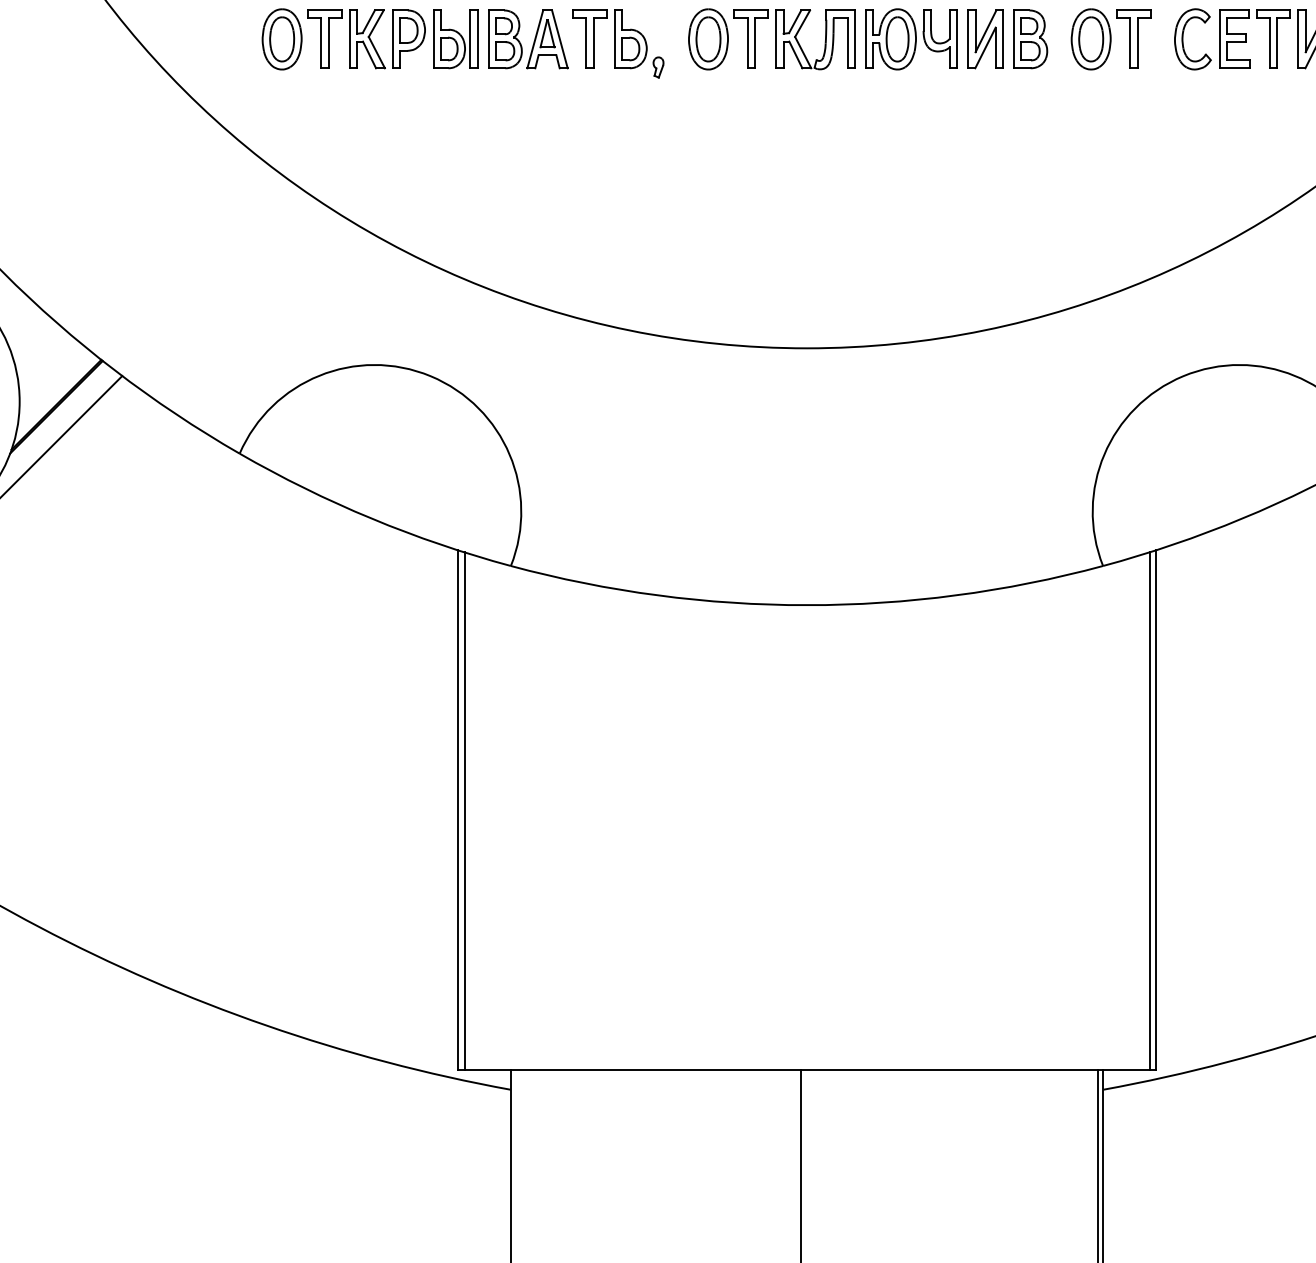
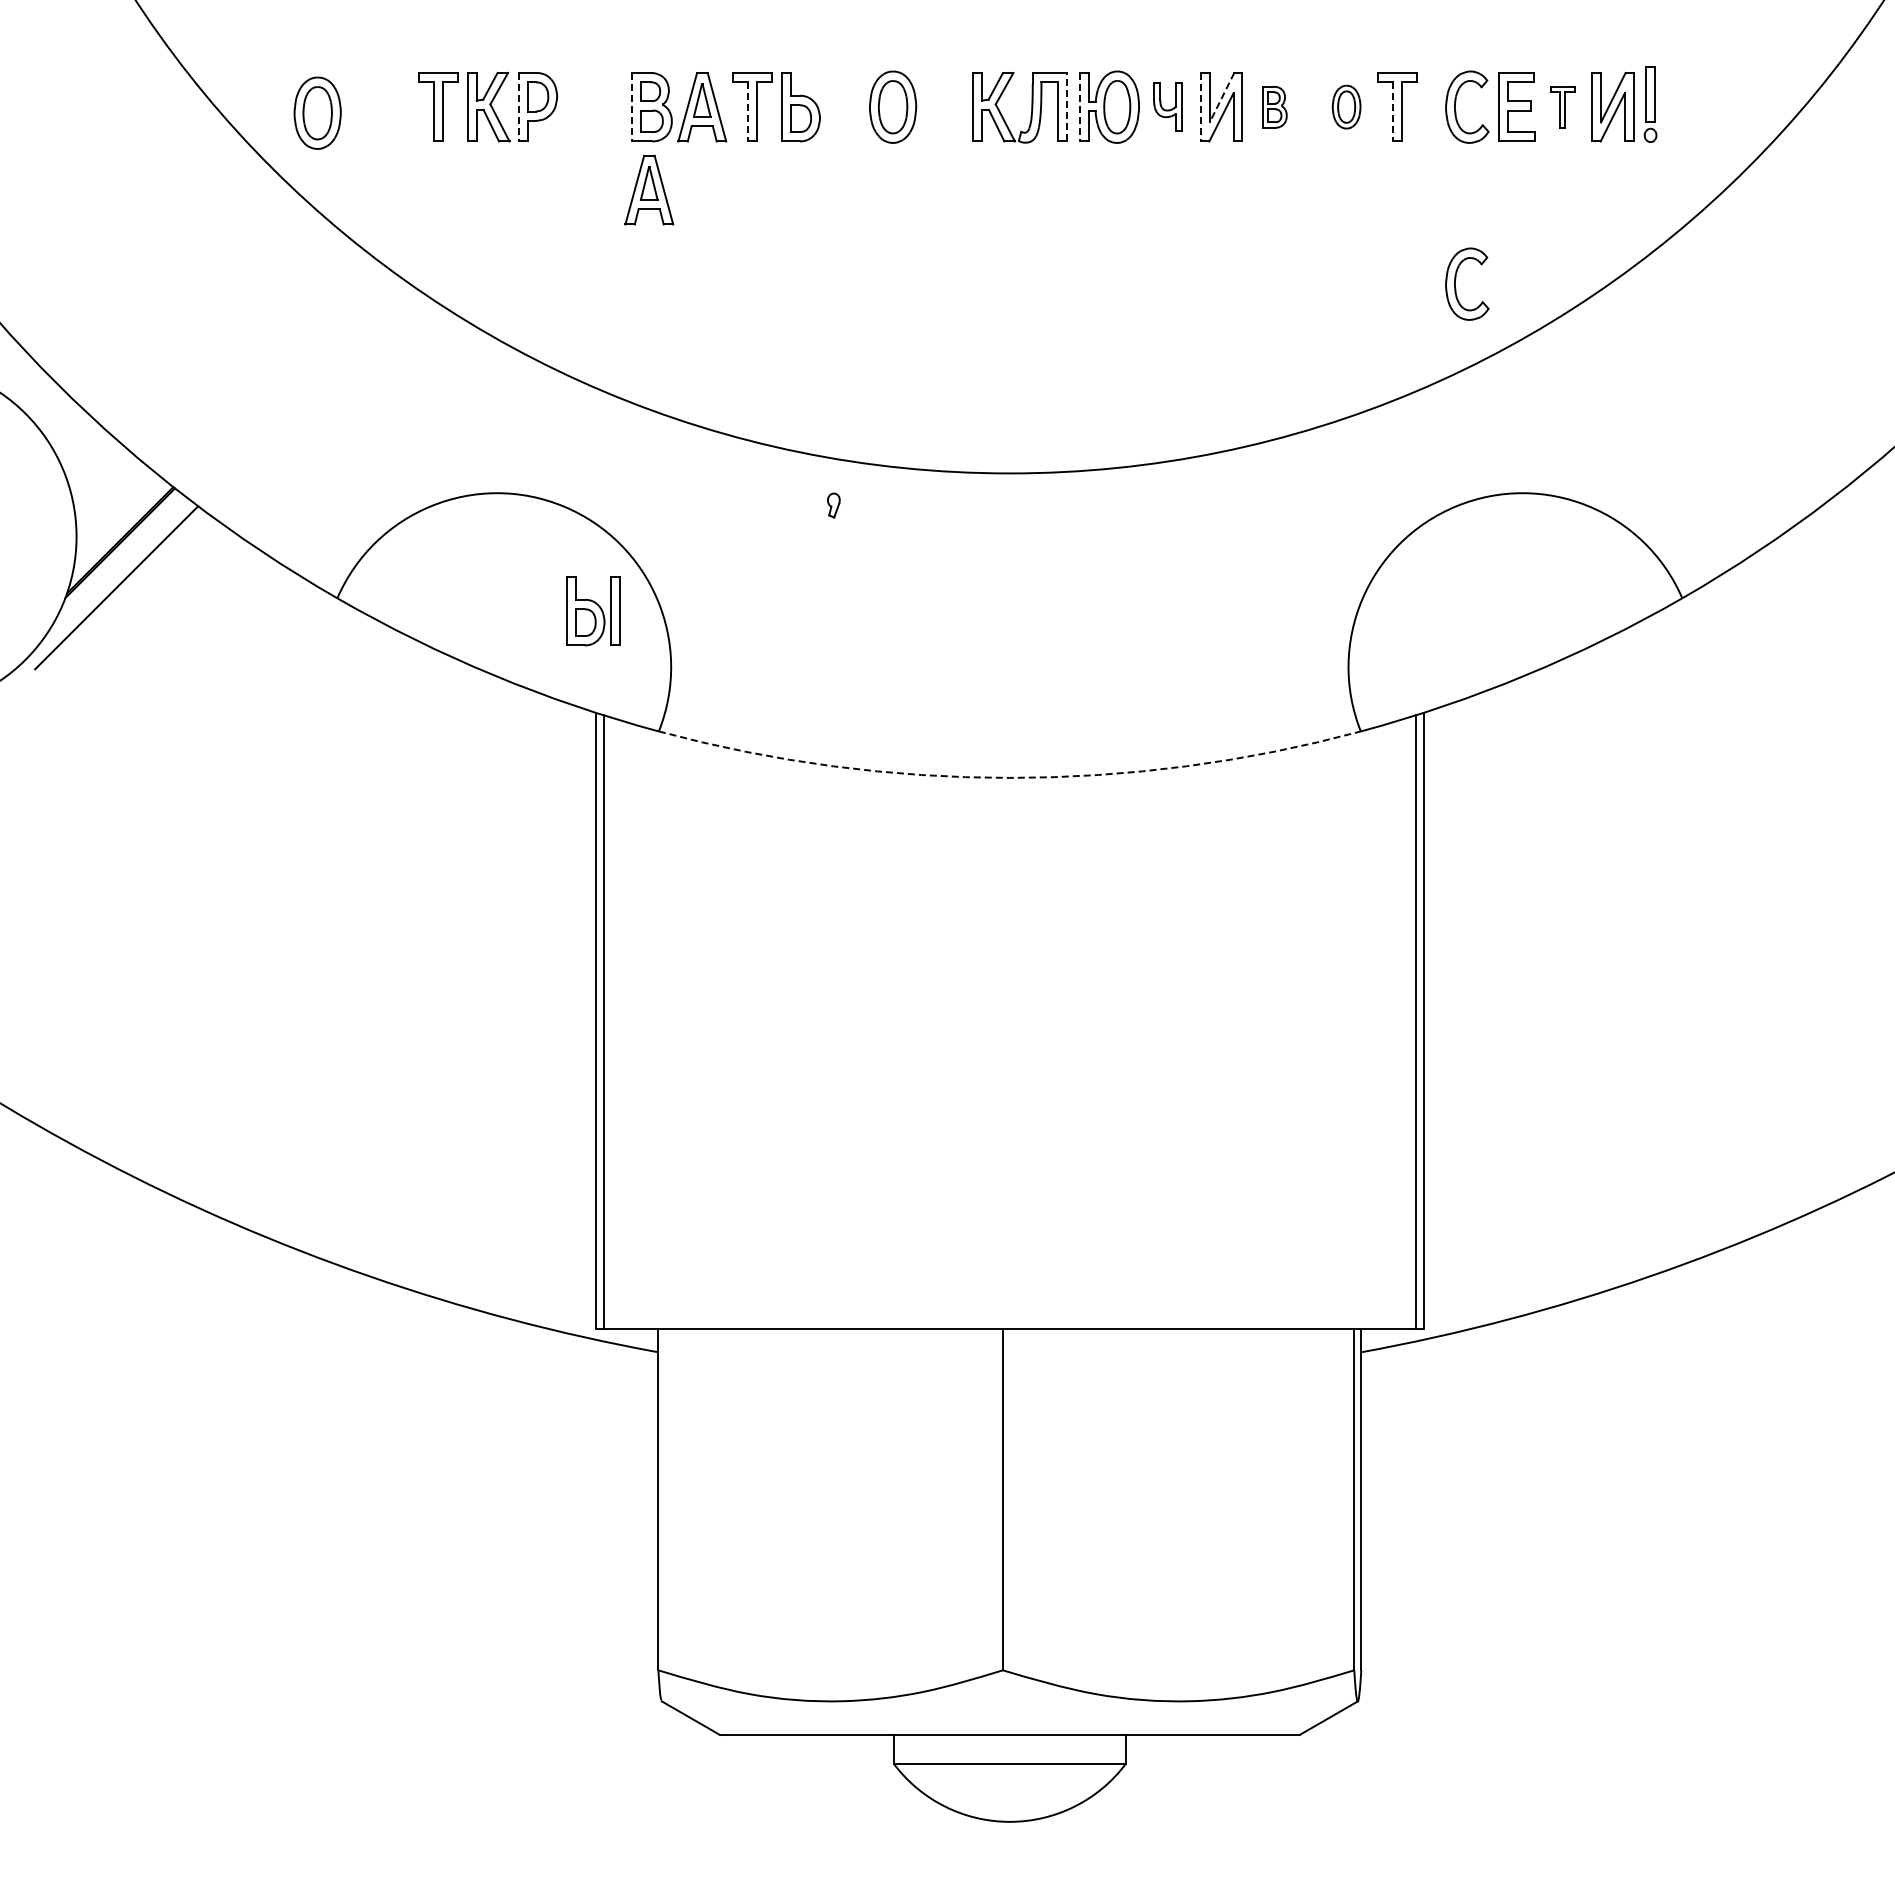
line: (986, 31) -> (1222, 97), solid -> dashed
part: (281, 38) -> (317, 112), moved
part: (751, 38) -> (943, 106), removed
line: (854, 38) -> (1066, 106), solid -> dashed
part: (939, 38) -> (1167, 106), size x0.7
part: (1090, 38) -> (1346, 106), size x0.6
part: (1273, 38) -> (1562, 106), size x0.6
line: (392, 39) -> (518, 107), solid -> dashed
part: (455, 39) -> (593, 611), moved
line: (488, 39) -> (632, 107), solid -> dashed
line: (865, 39) -> (1079, 107), solid -> dashed
line: (967, 39) -> (1200, 107), solid -> dashed
part: (1030, 39) -> (1274, 107), size x0.6
line: (585, 43) -> (747, 111), solid -> dashed
line: (1129, 43) -> (1392, 111), solid -> dashed
part: (658, 67) -> (833, 505), moved
part: (503, 109) -> (649, 190), added
part: (1183, 184) -> (1456, 279), added
arc: (806, 604) -> (1009, 777), solid -> dashed

